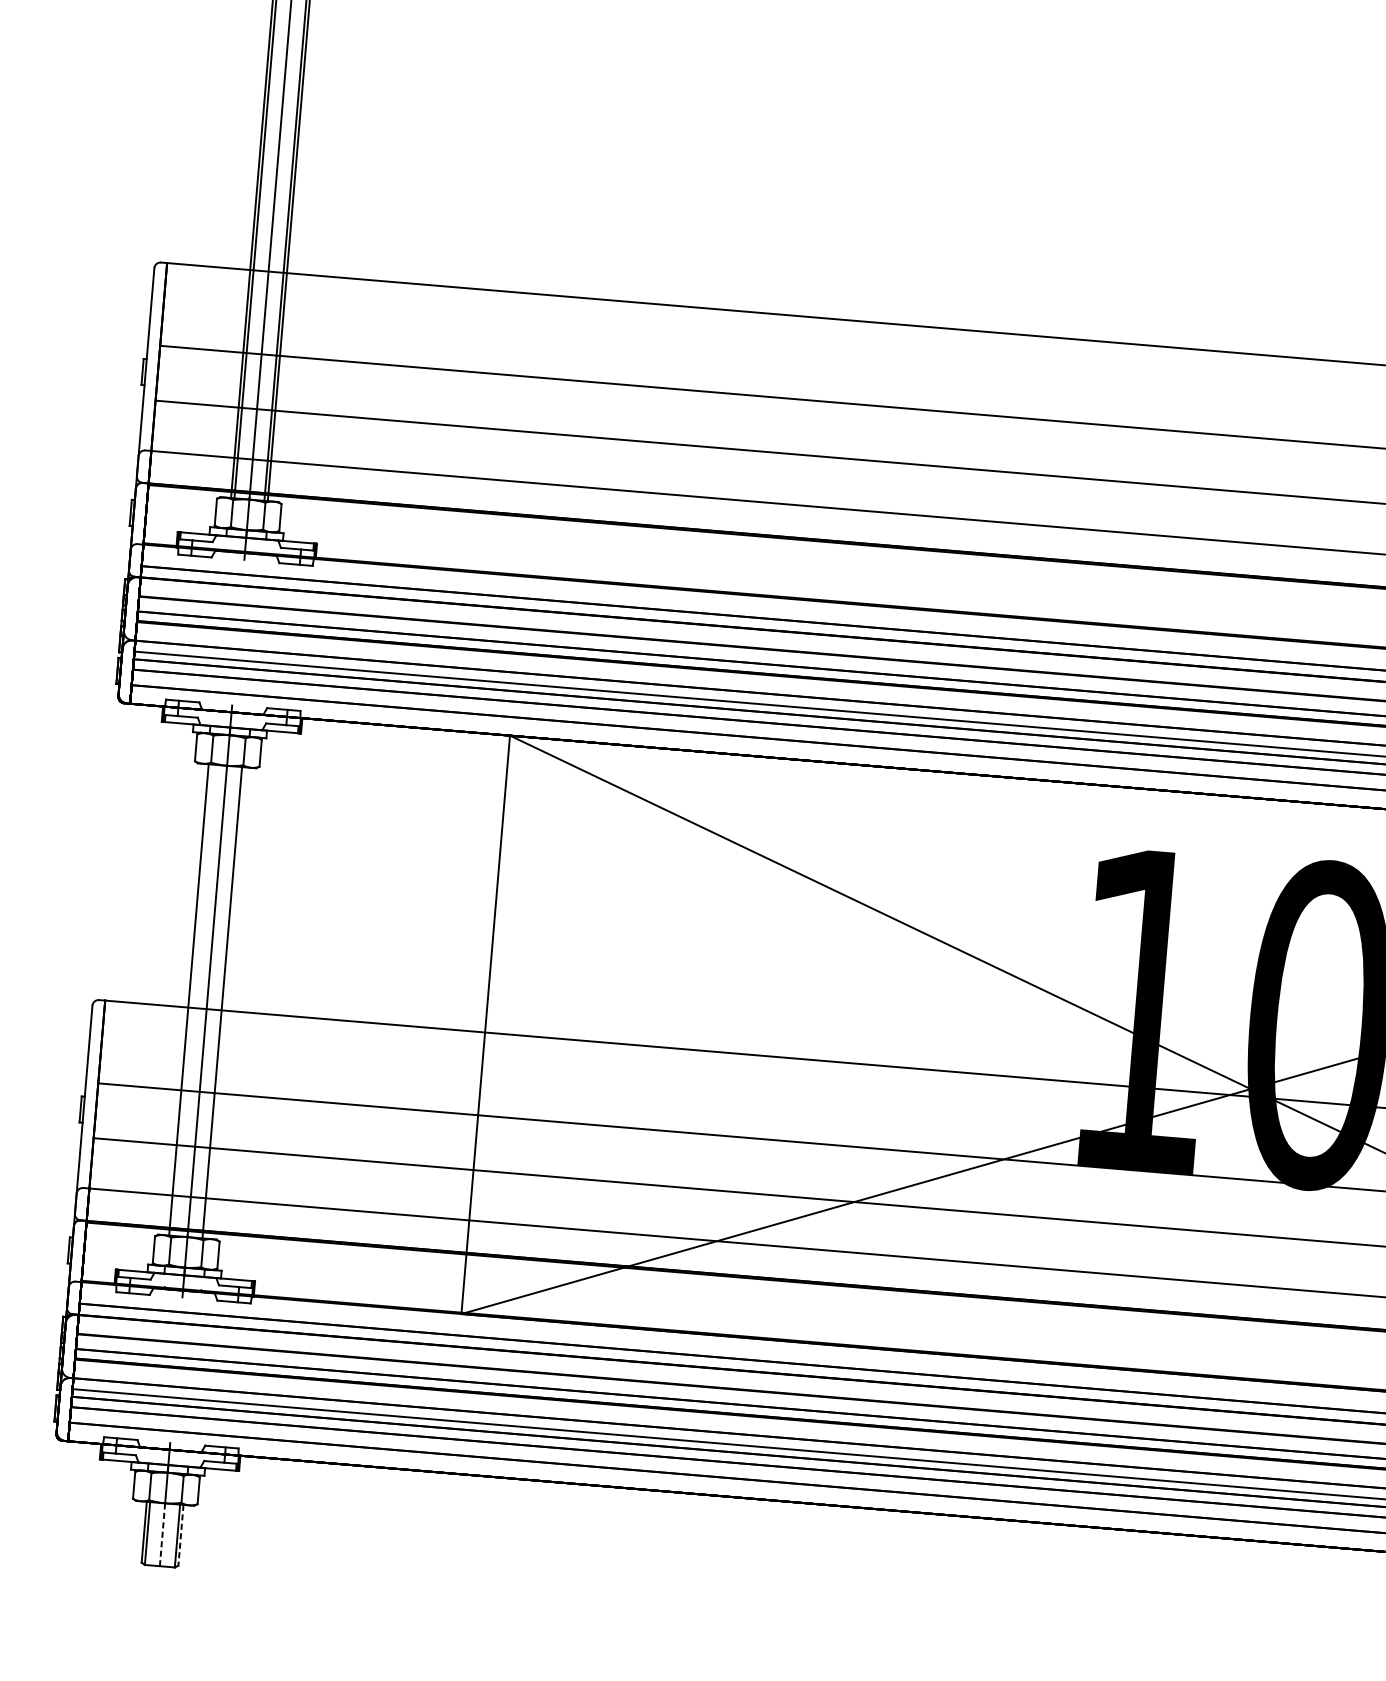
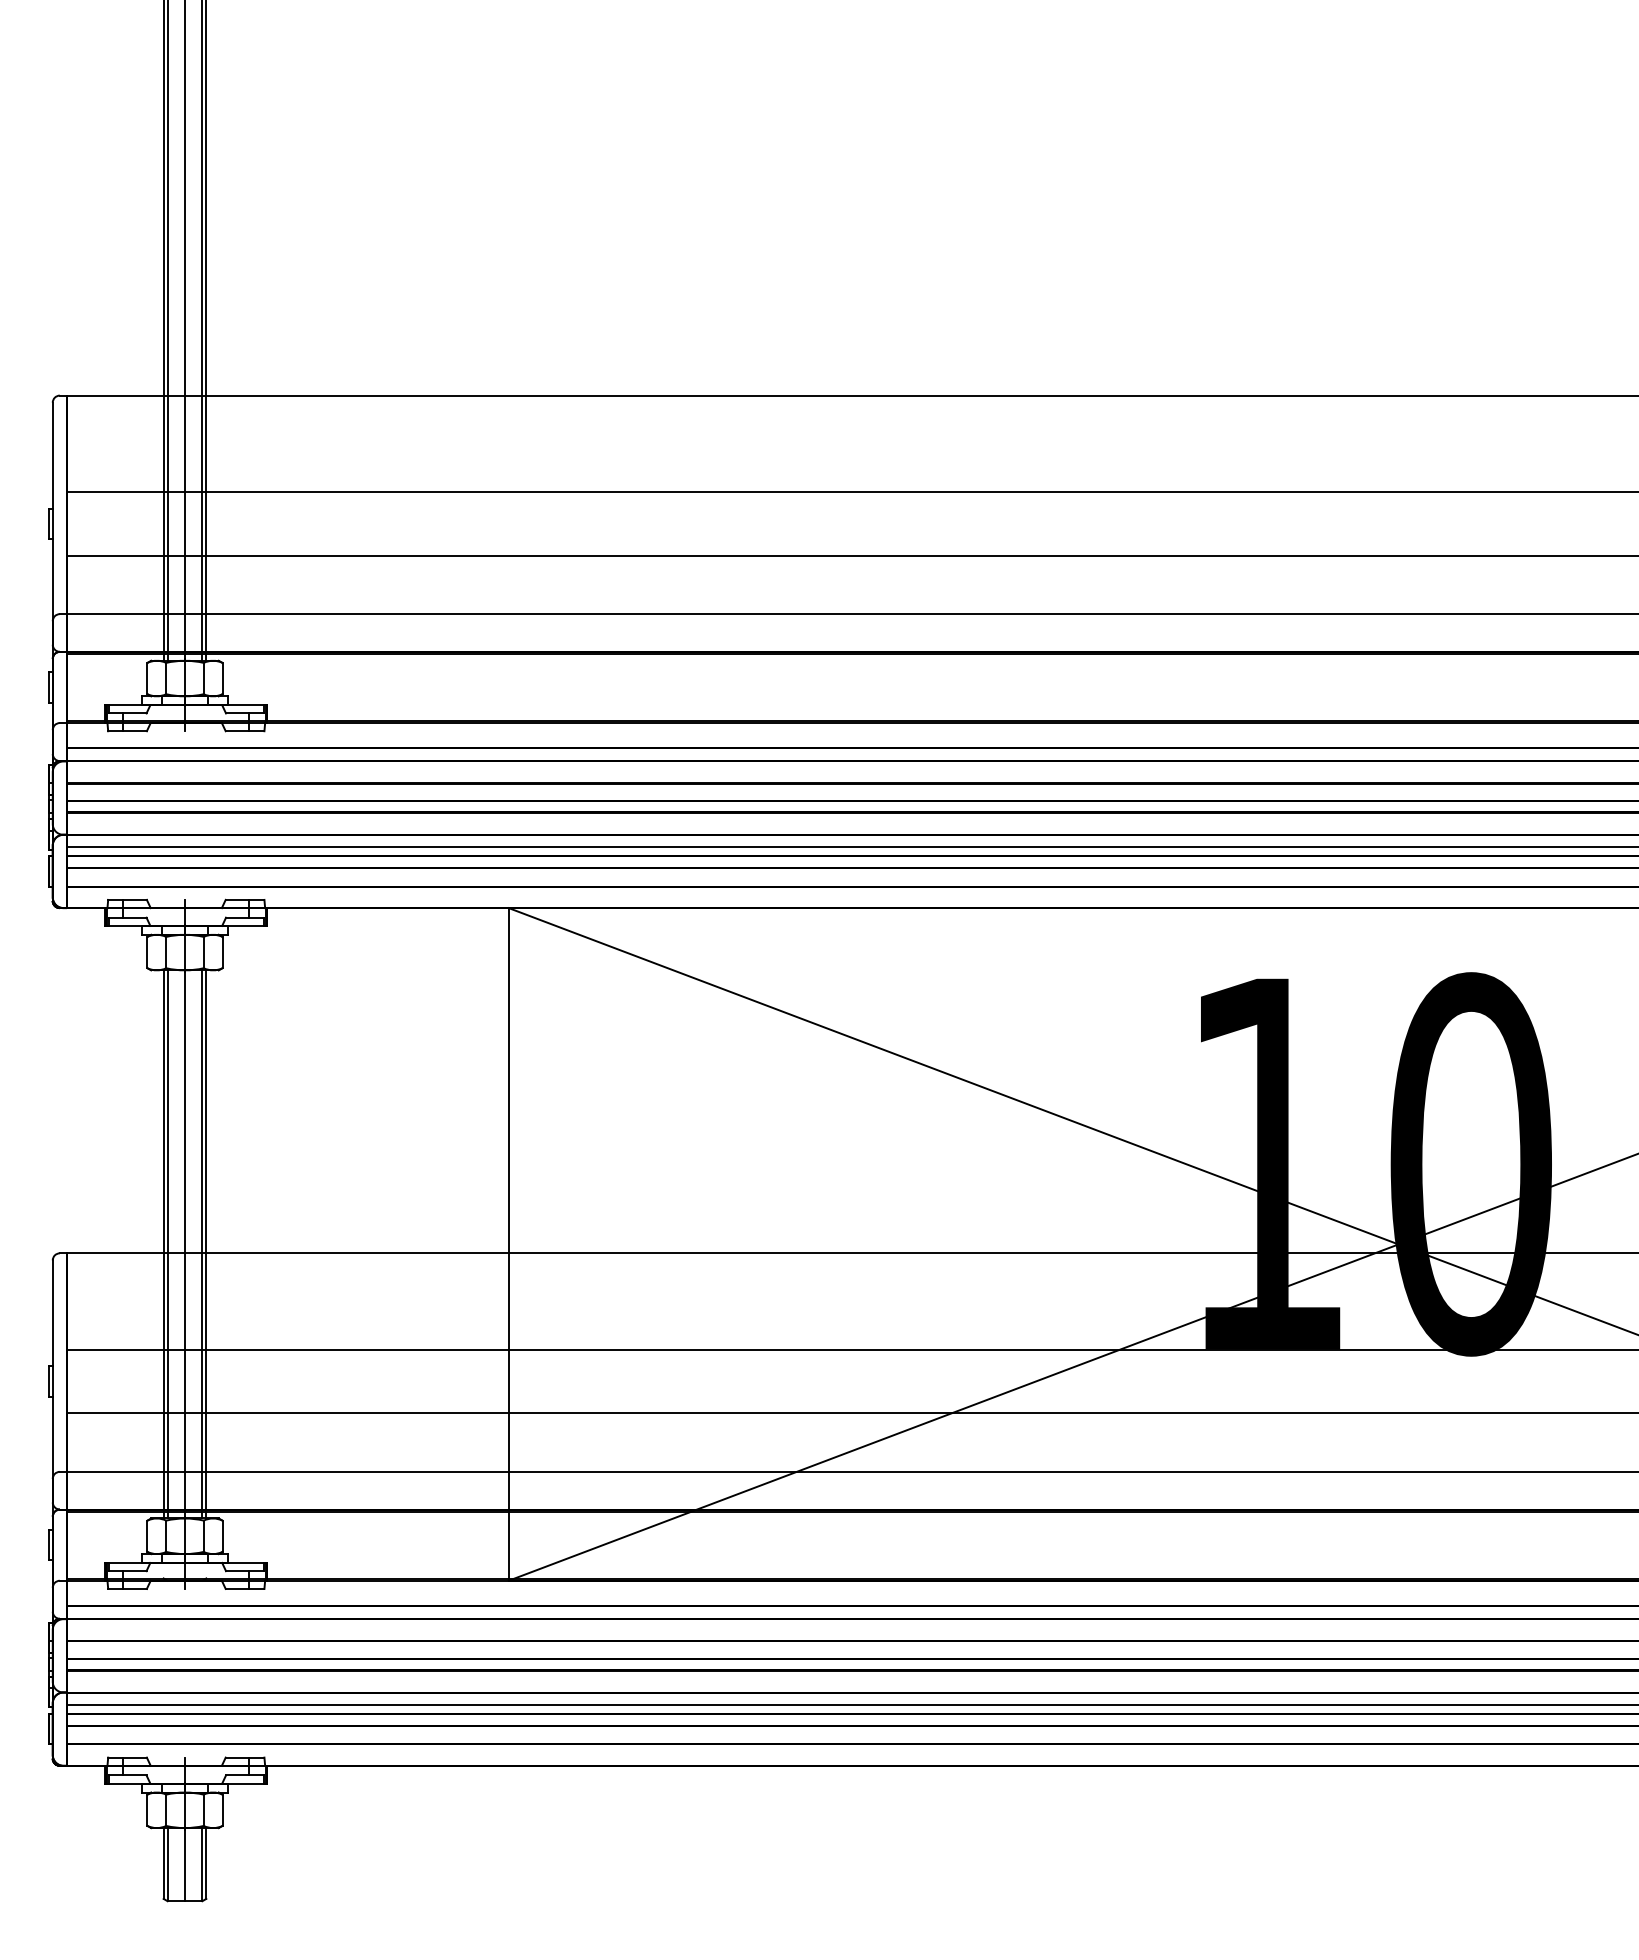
line: (192, 1000) -> (167, 1244), added
line: (225, 1003) -> (206, 1244), added
line: (162, 1534) -> (184, 1864), dashed -> solid
line: (181, 1536) -> (206, 1864), dashed -> solid

